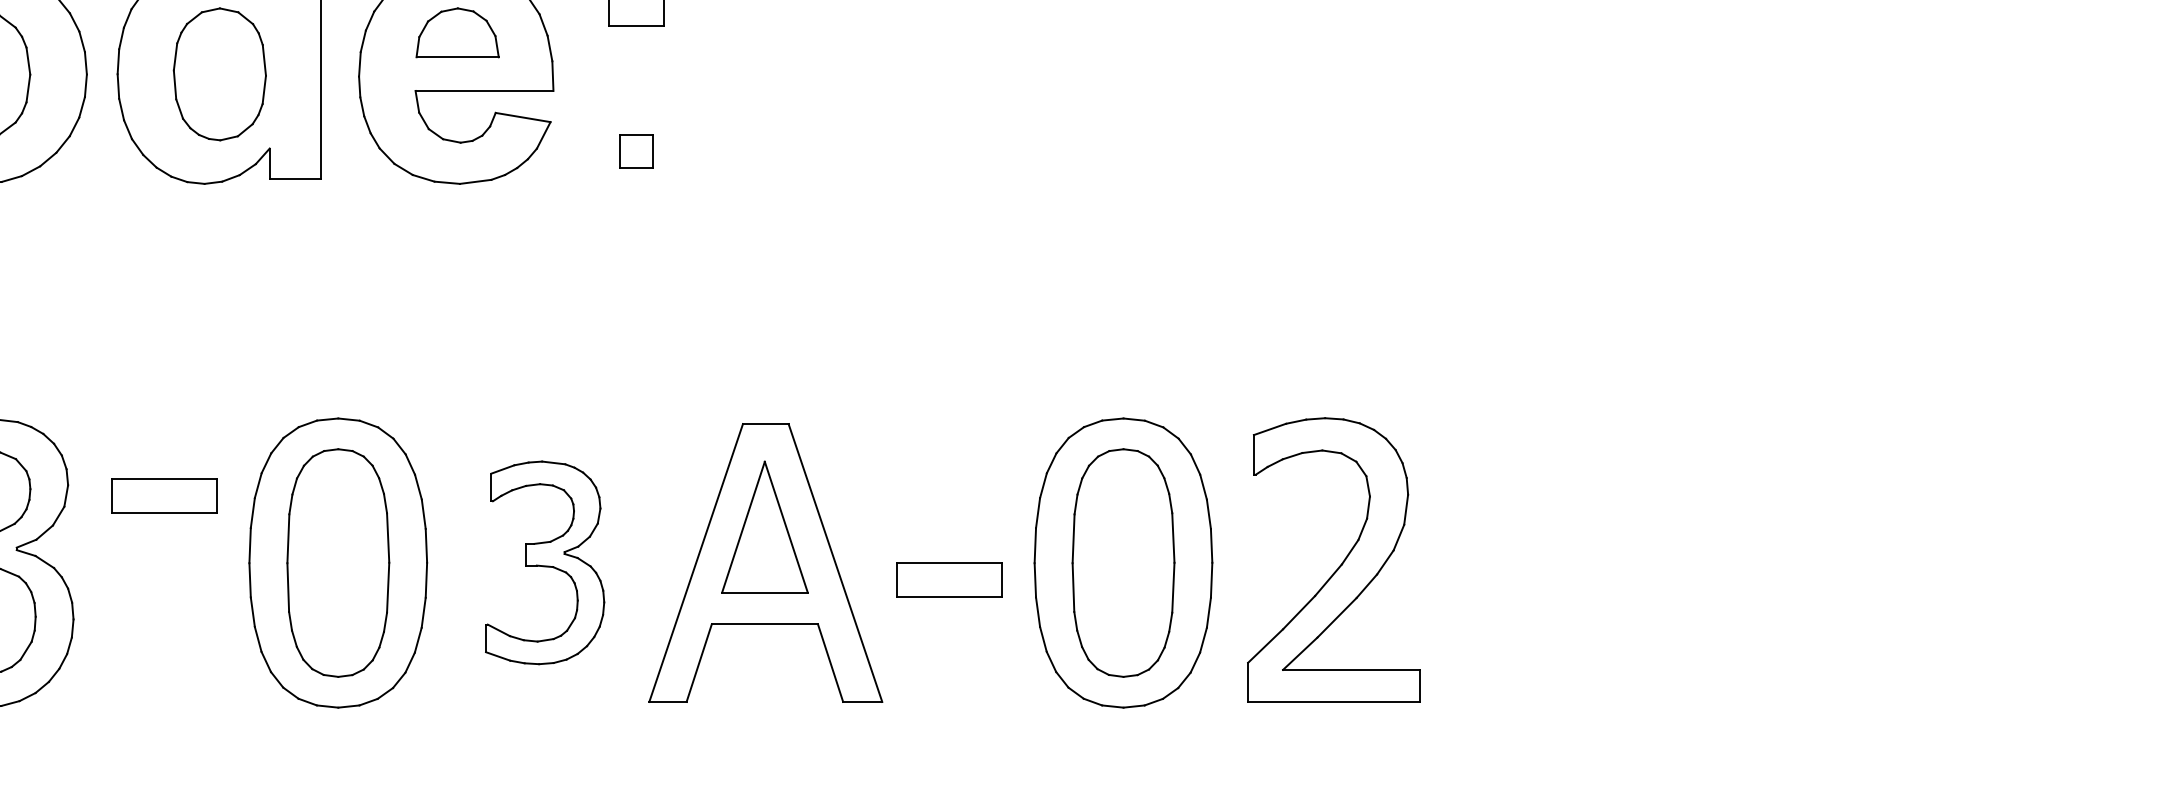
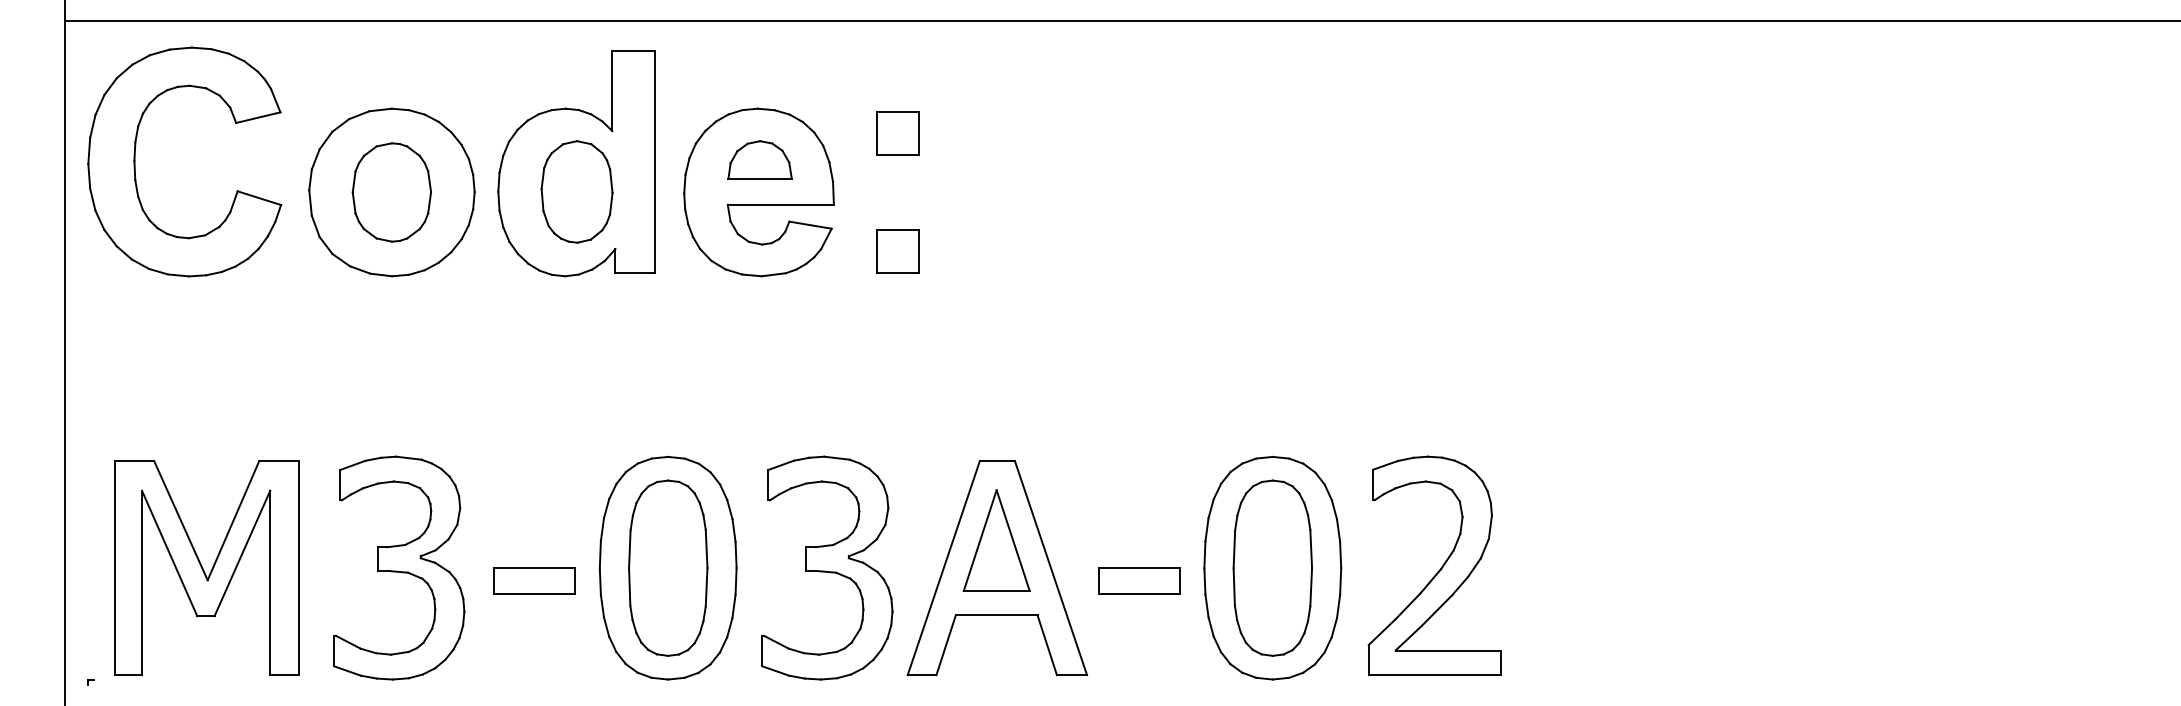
part: (636, 151) -> (897, 251), size x1.67
part: (164, 494) -> (534, 580), moved
part: (545, 562) -> (827, 567), size x1.43

